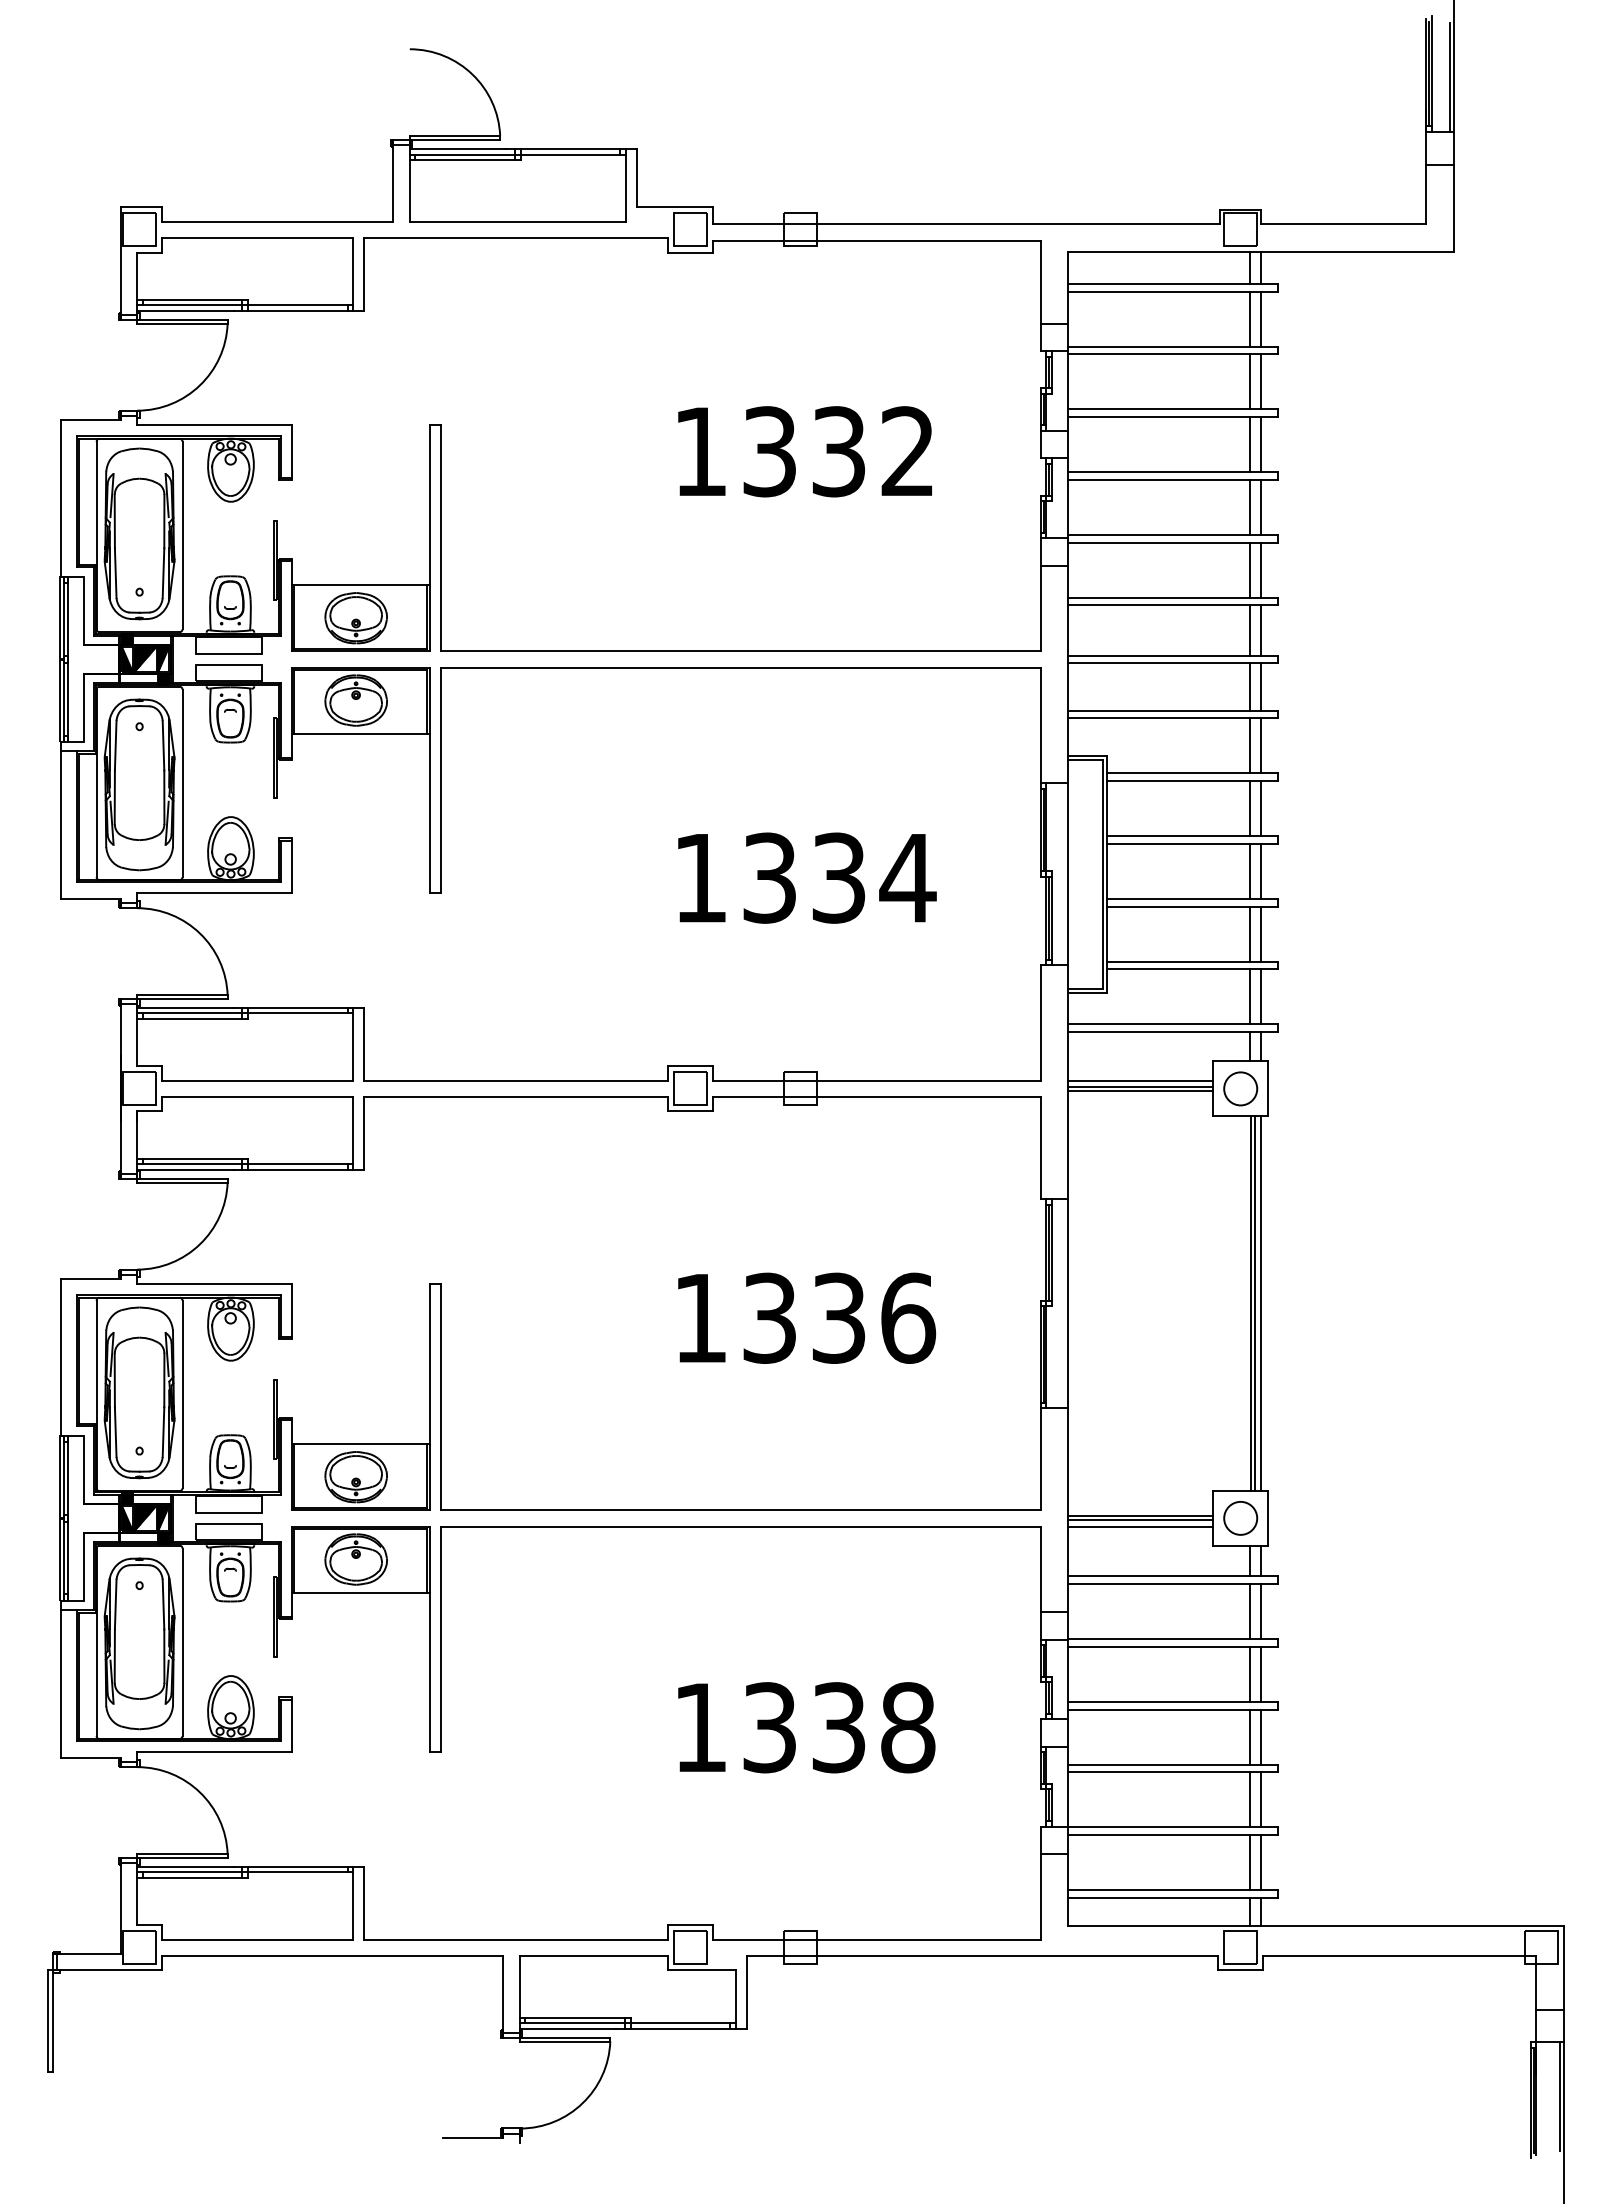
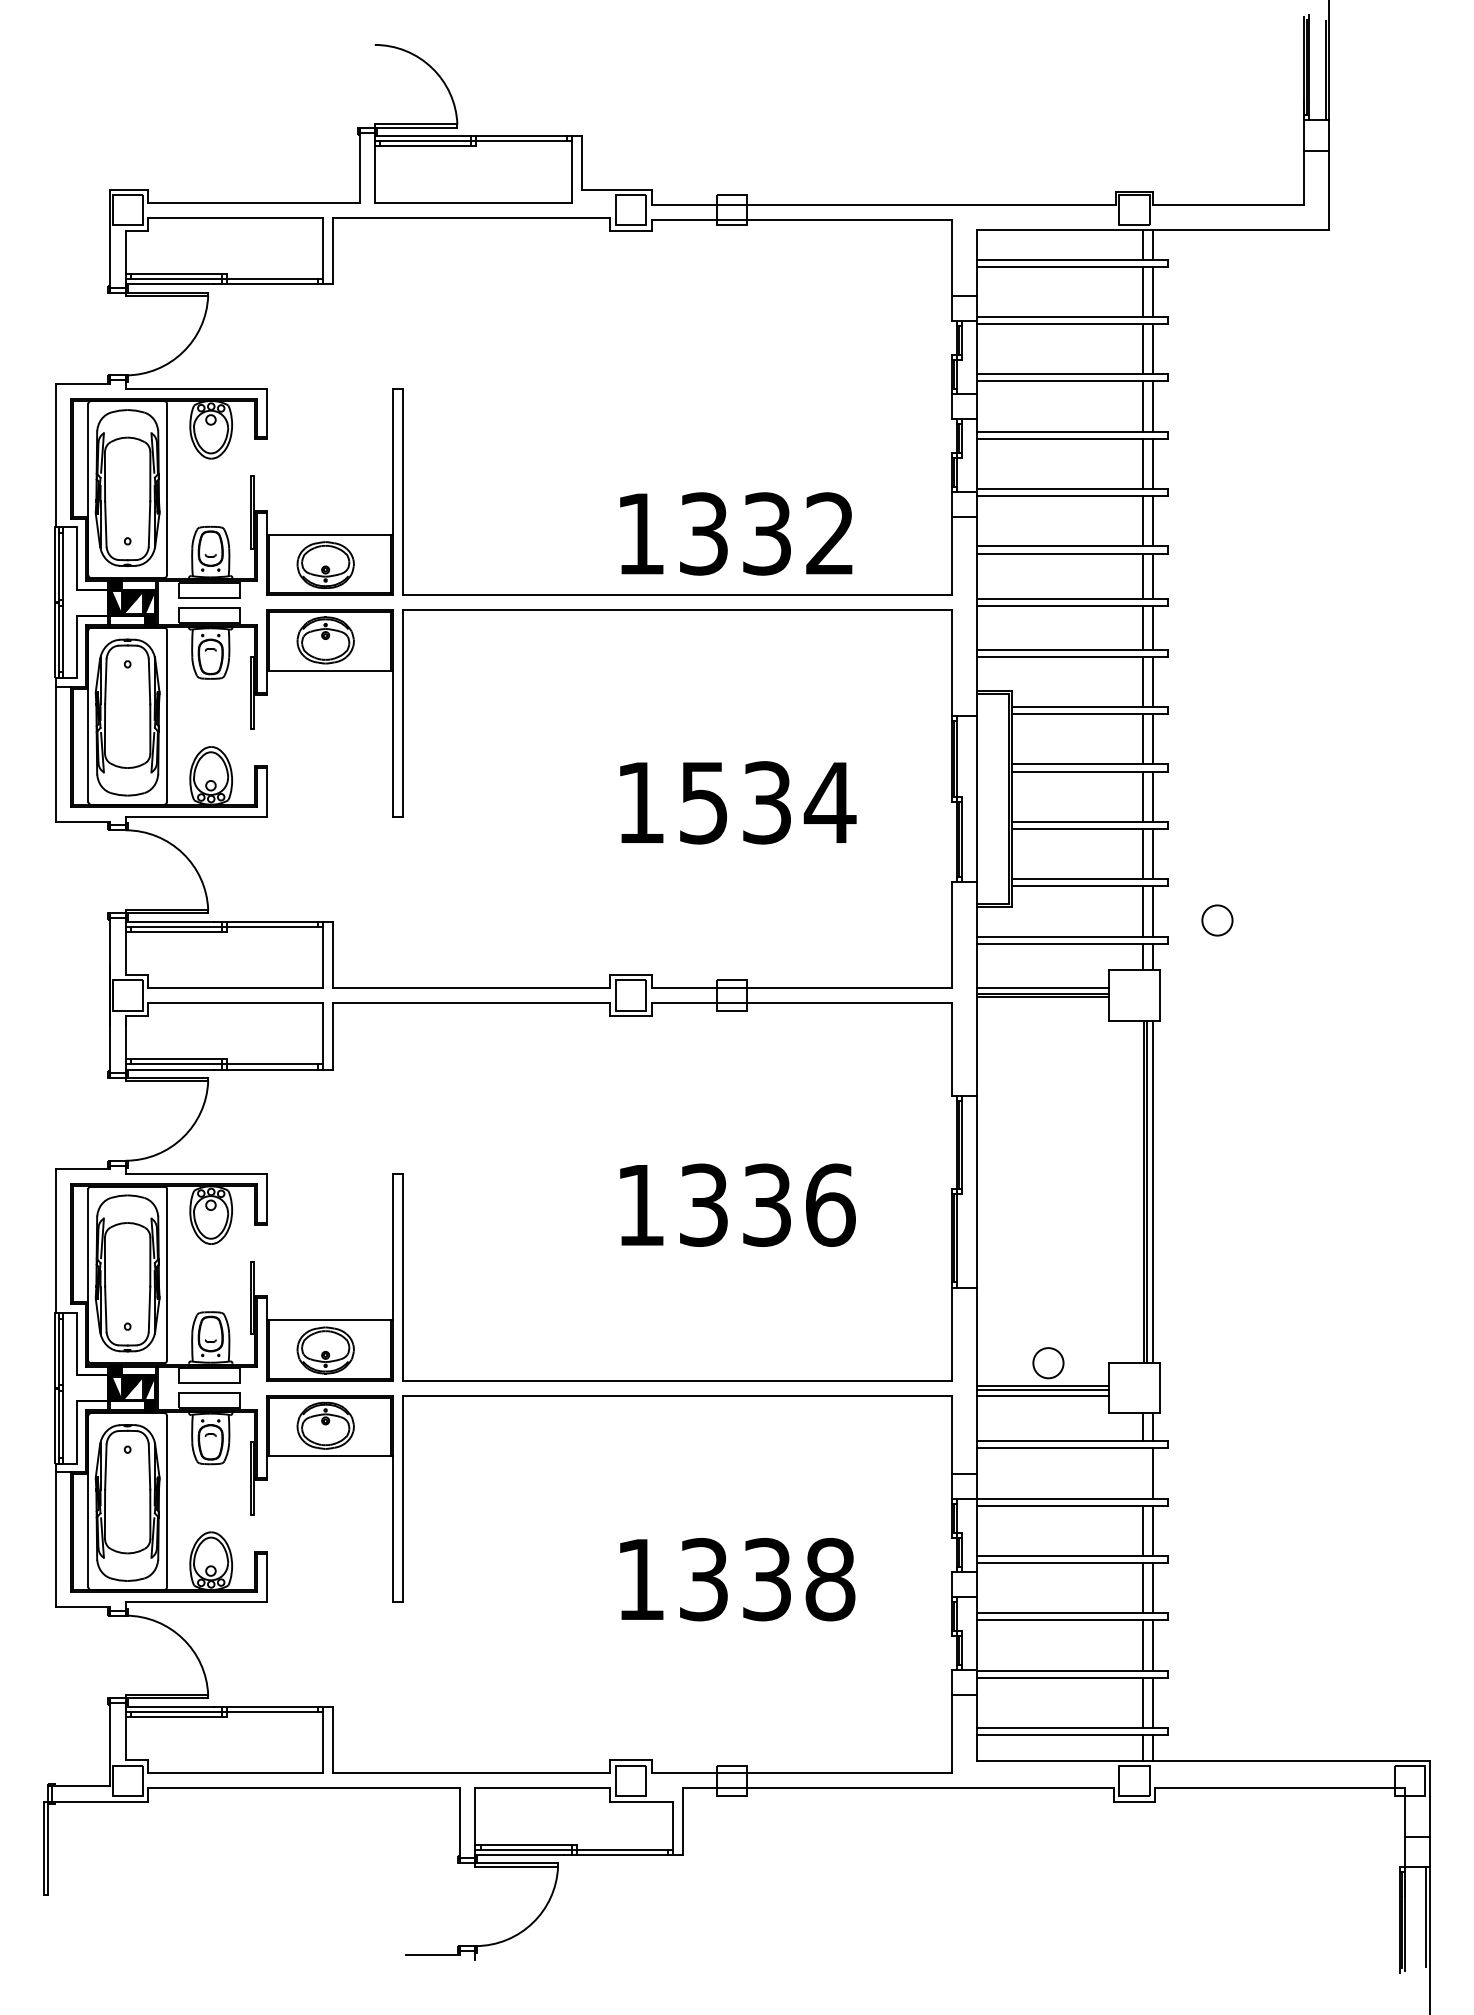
text: (805, 451) -> (736, 533), moved
text: (769, 877) -> (703, 802), 1334 -> 1534
circle: (1240, 1088) -> (1217, 920), moved
circle: (1240, 1518) -> (1048, 1363), moved
line: (1250, 1611) -> (1143, 1473), removed

